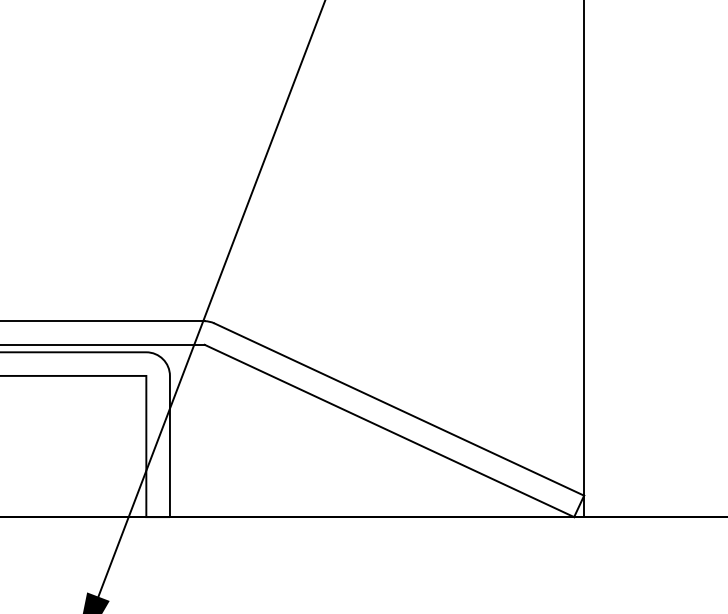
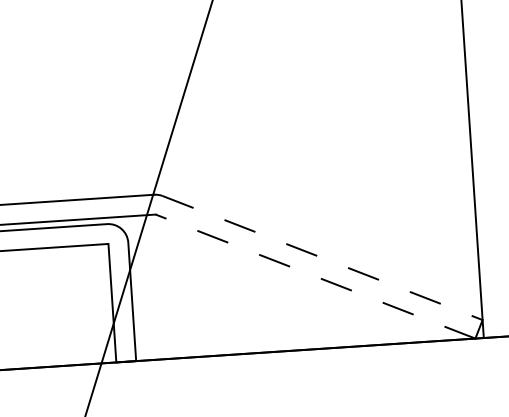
line: (399, 409) -> (322, 258), solid -> dashed
line: (389, 430) -> (315, 276), solid -> dashed

